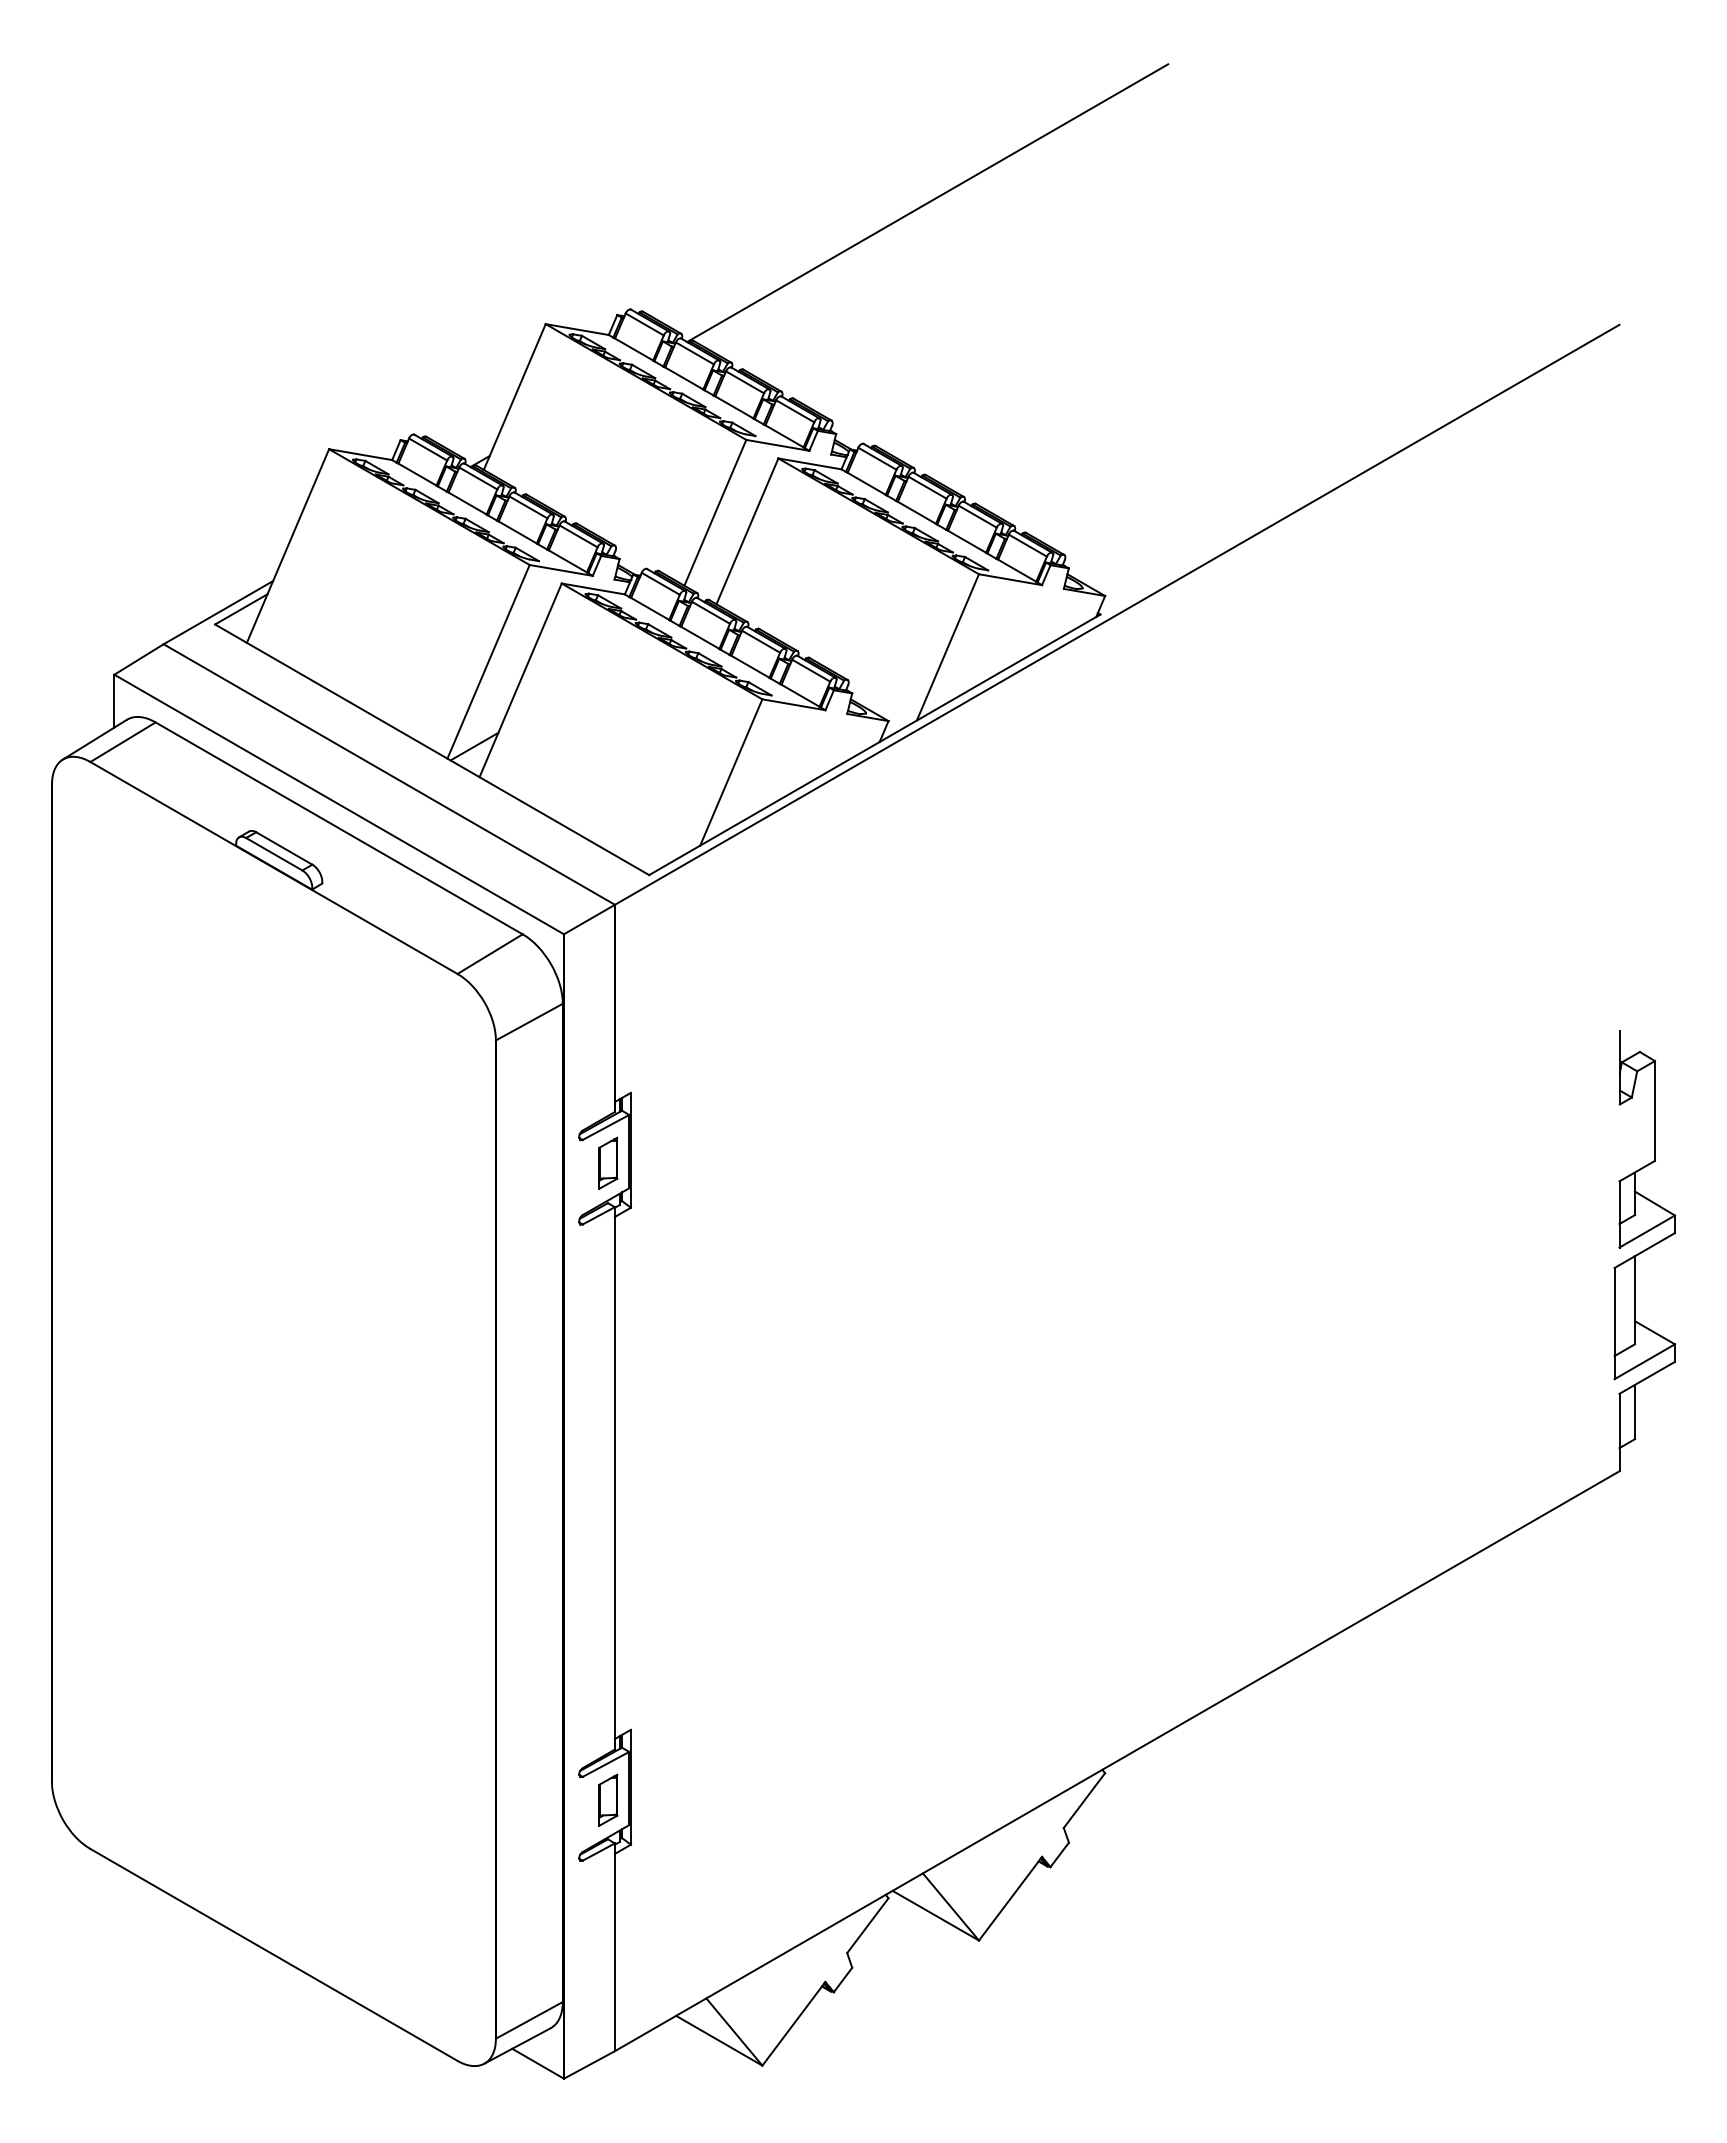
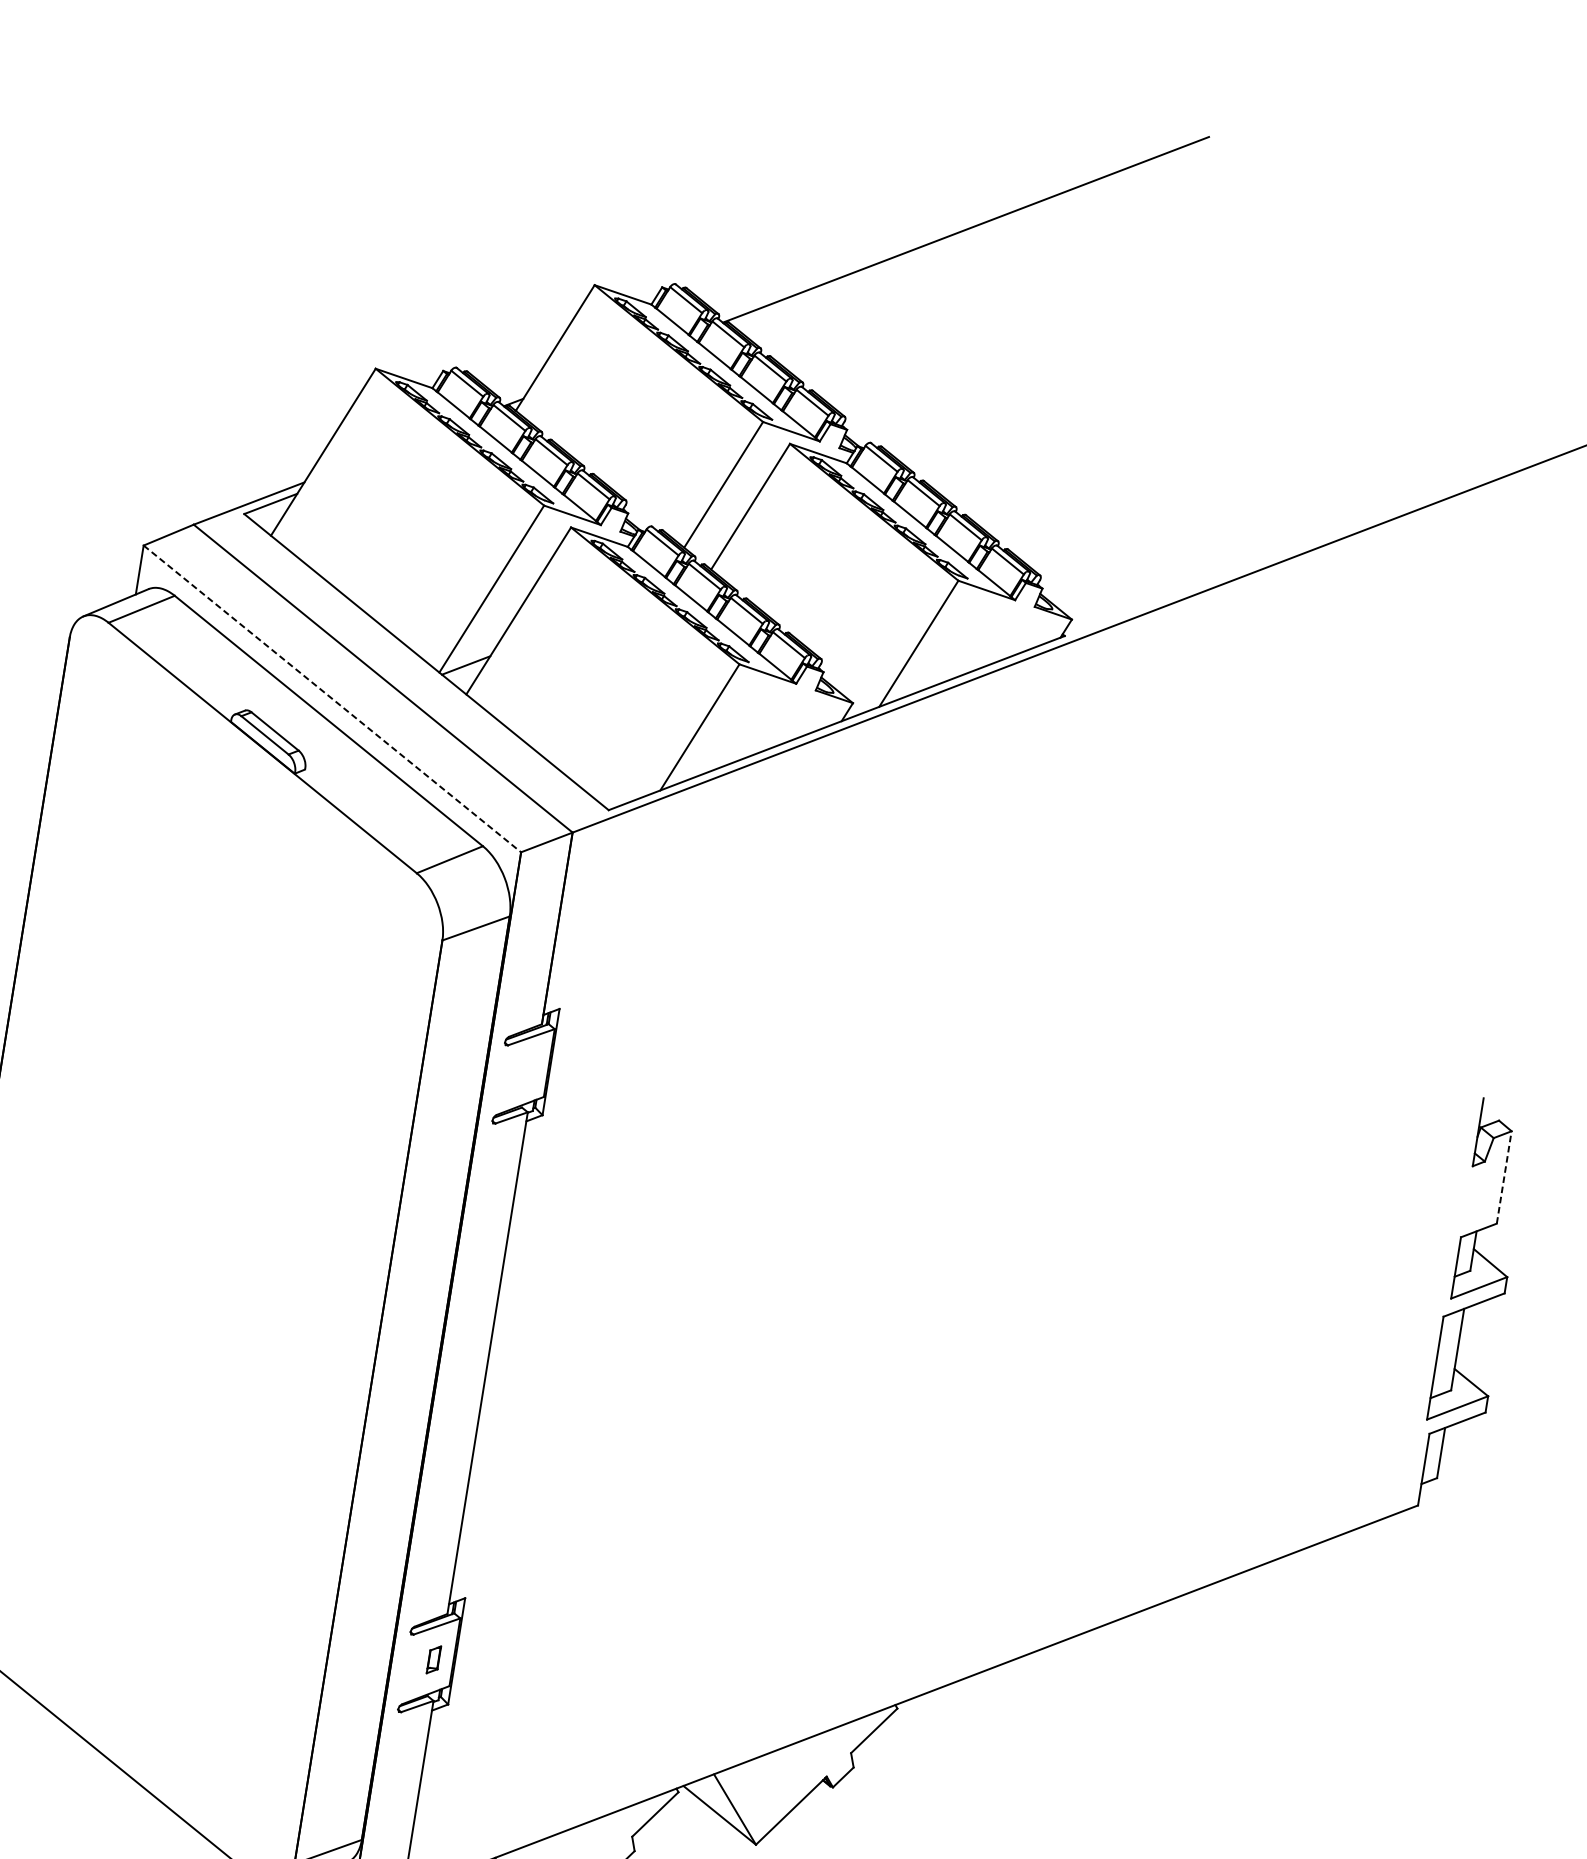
line: (339, 804) -> (332, 698), solid -> dashed
line: (1654, 1111) -> (1503, 1177), solid -> dashed
part: (608, 1162) -> (528, 1070), removed
part: (608, 1799) -> (434, 1659), size x0.6

